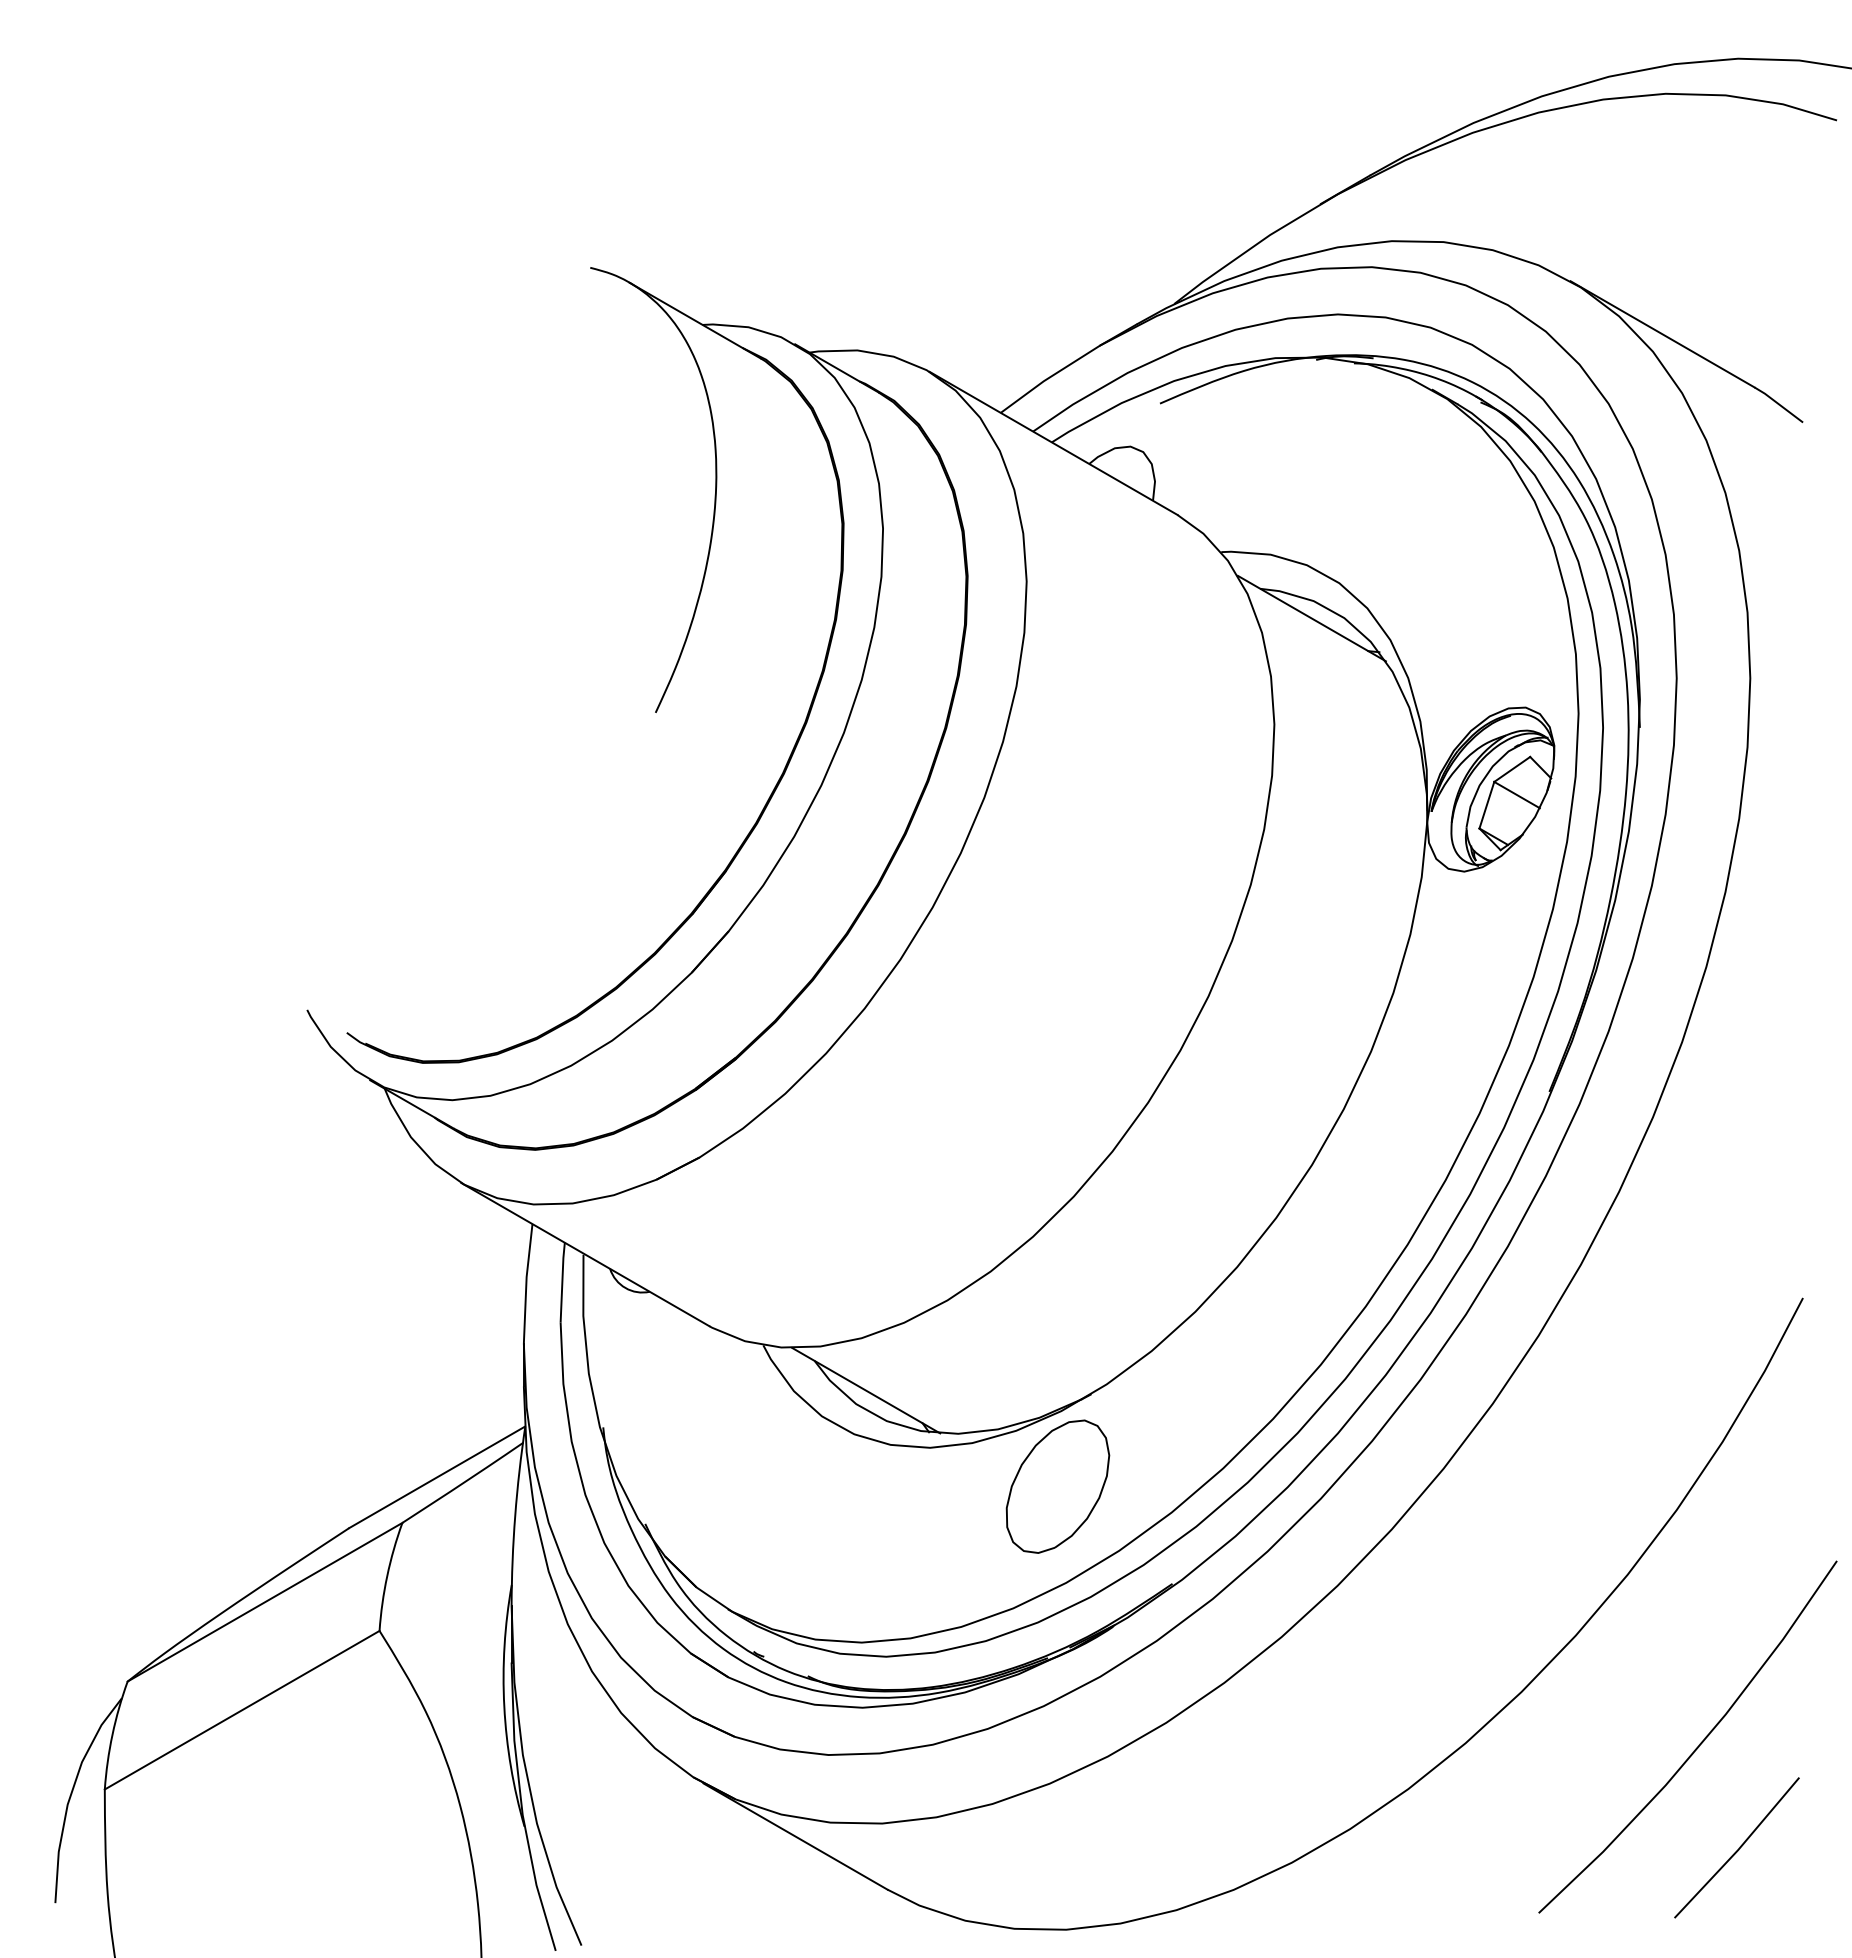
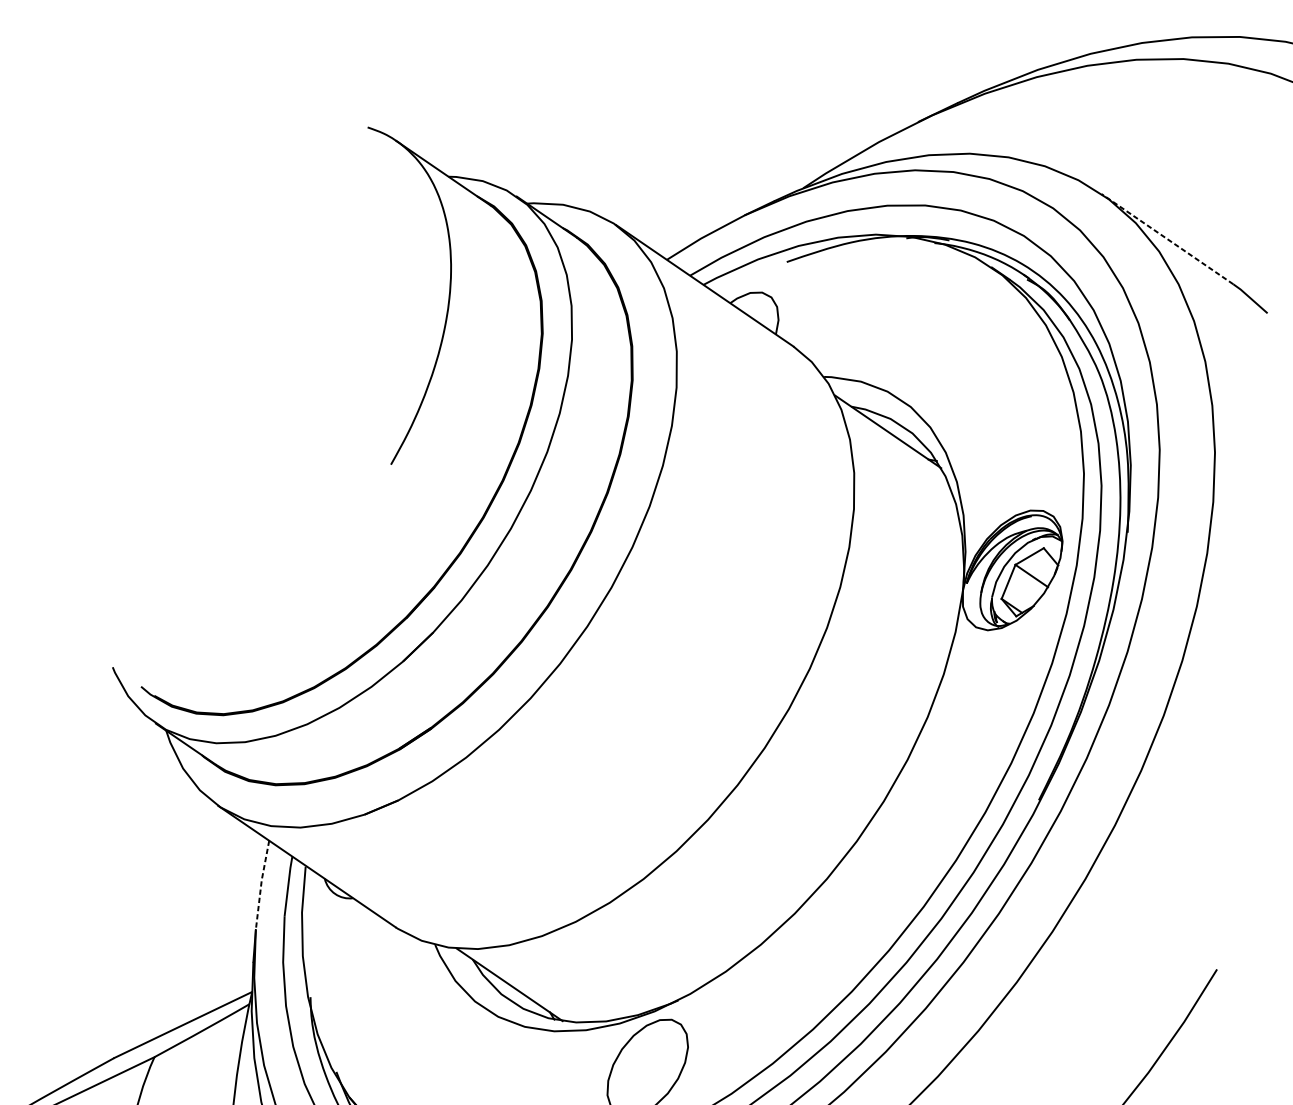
line: (1662, 334) -> (1167, 239), solid -> dashed
line: (526, 1283) -> (261, 884), solid -> dashed

